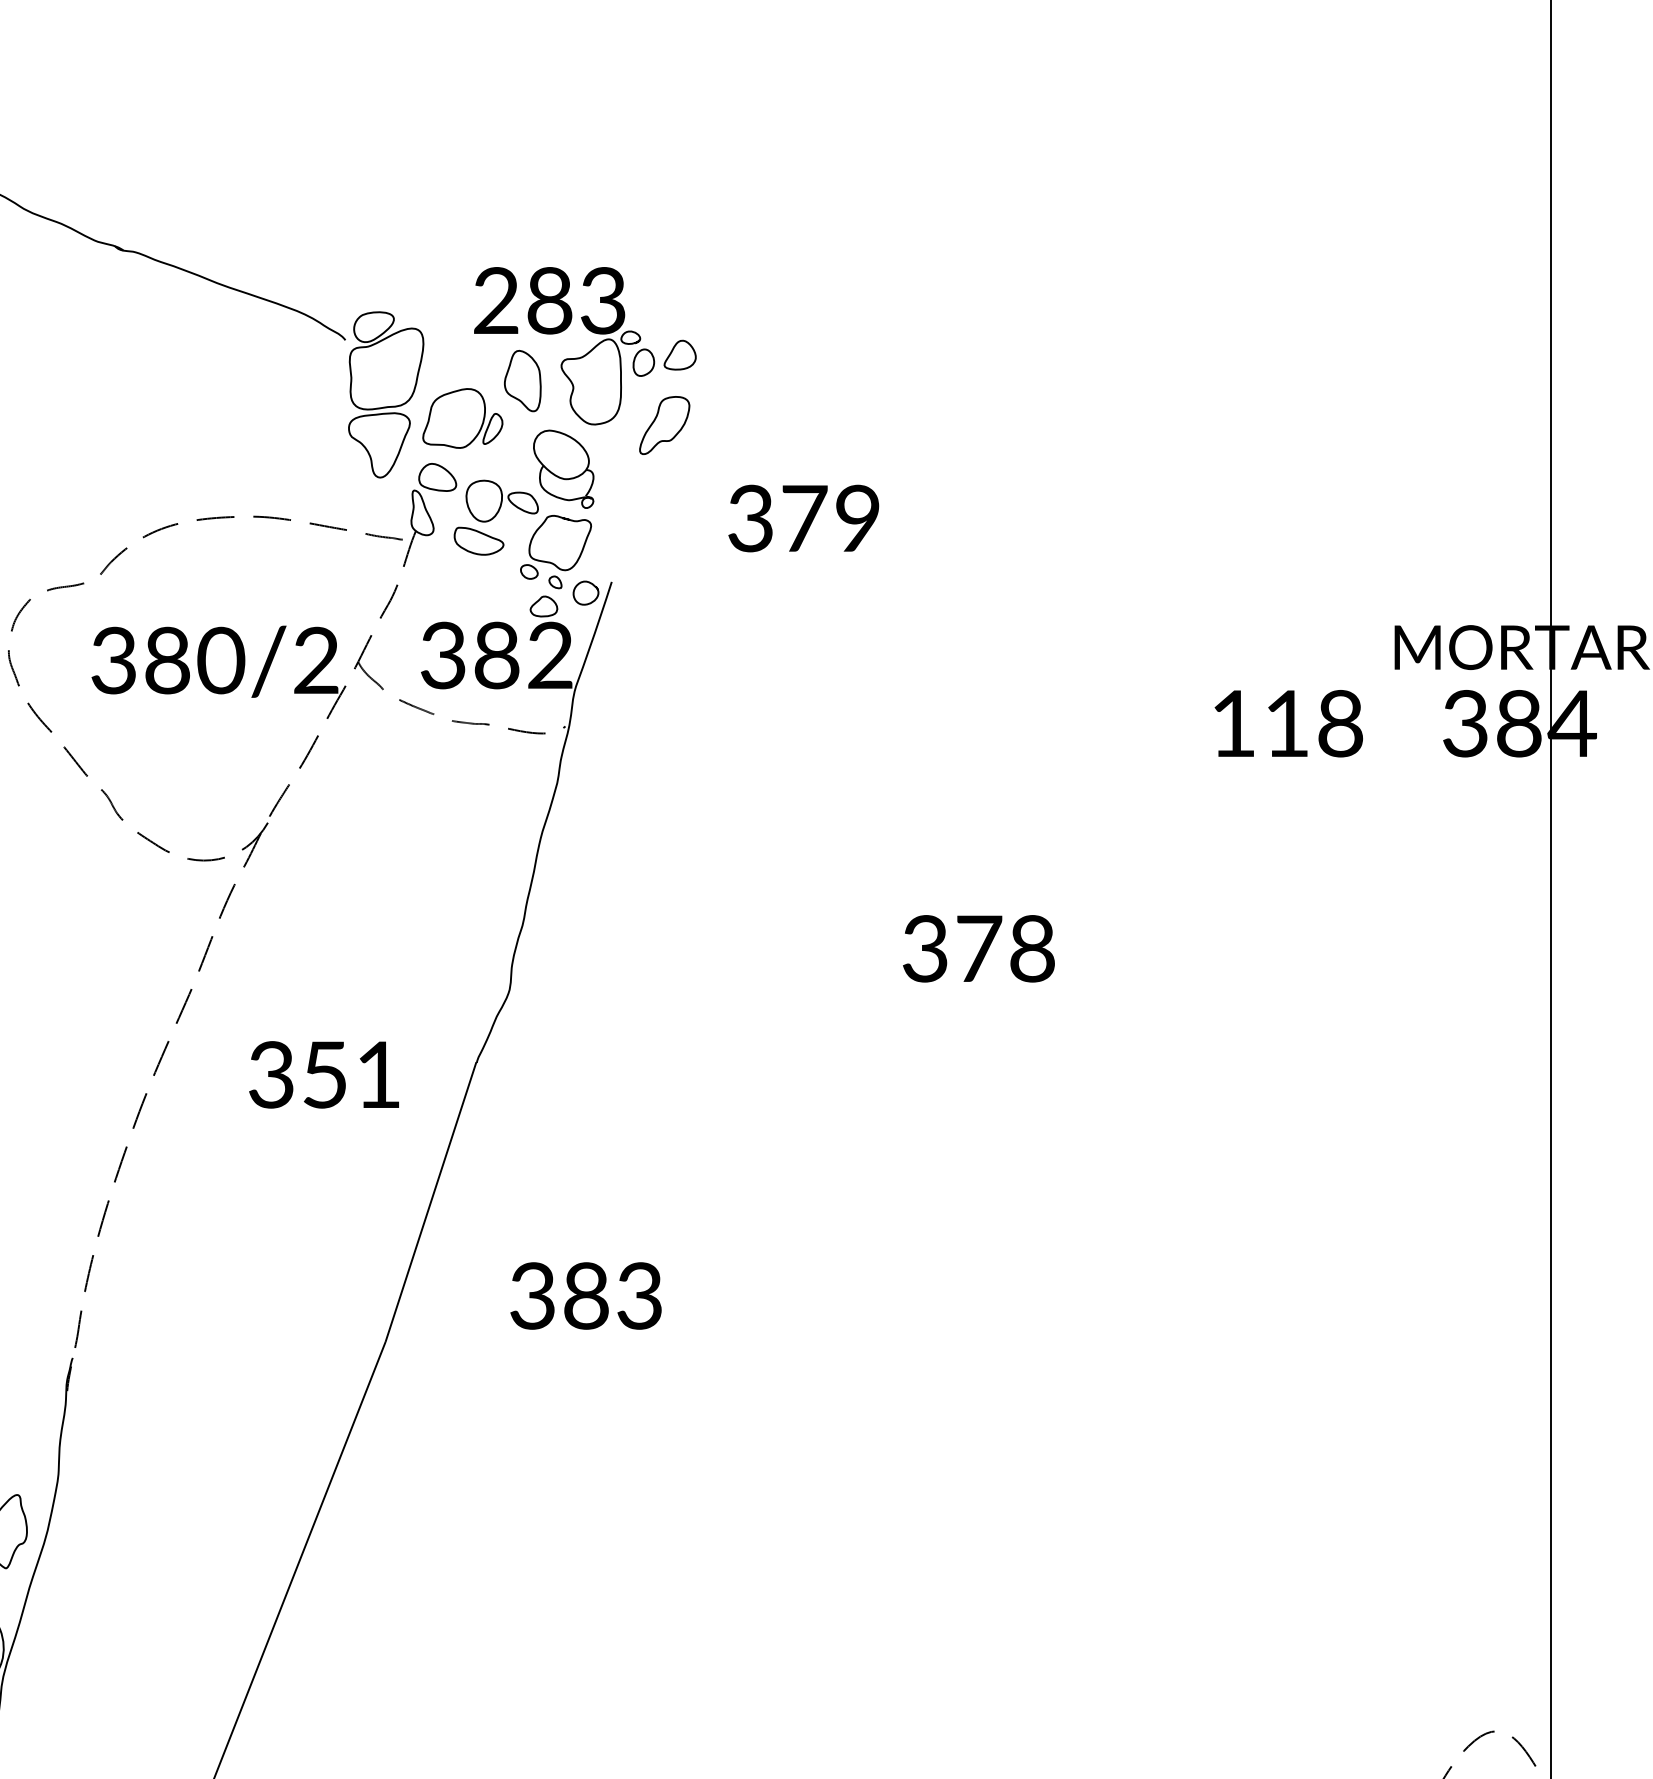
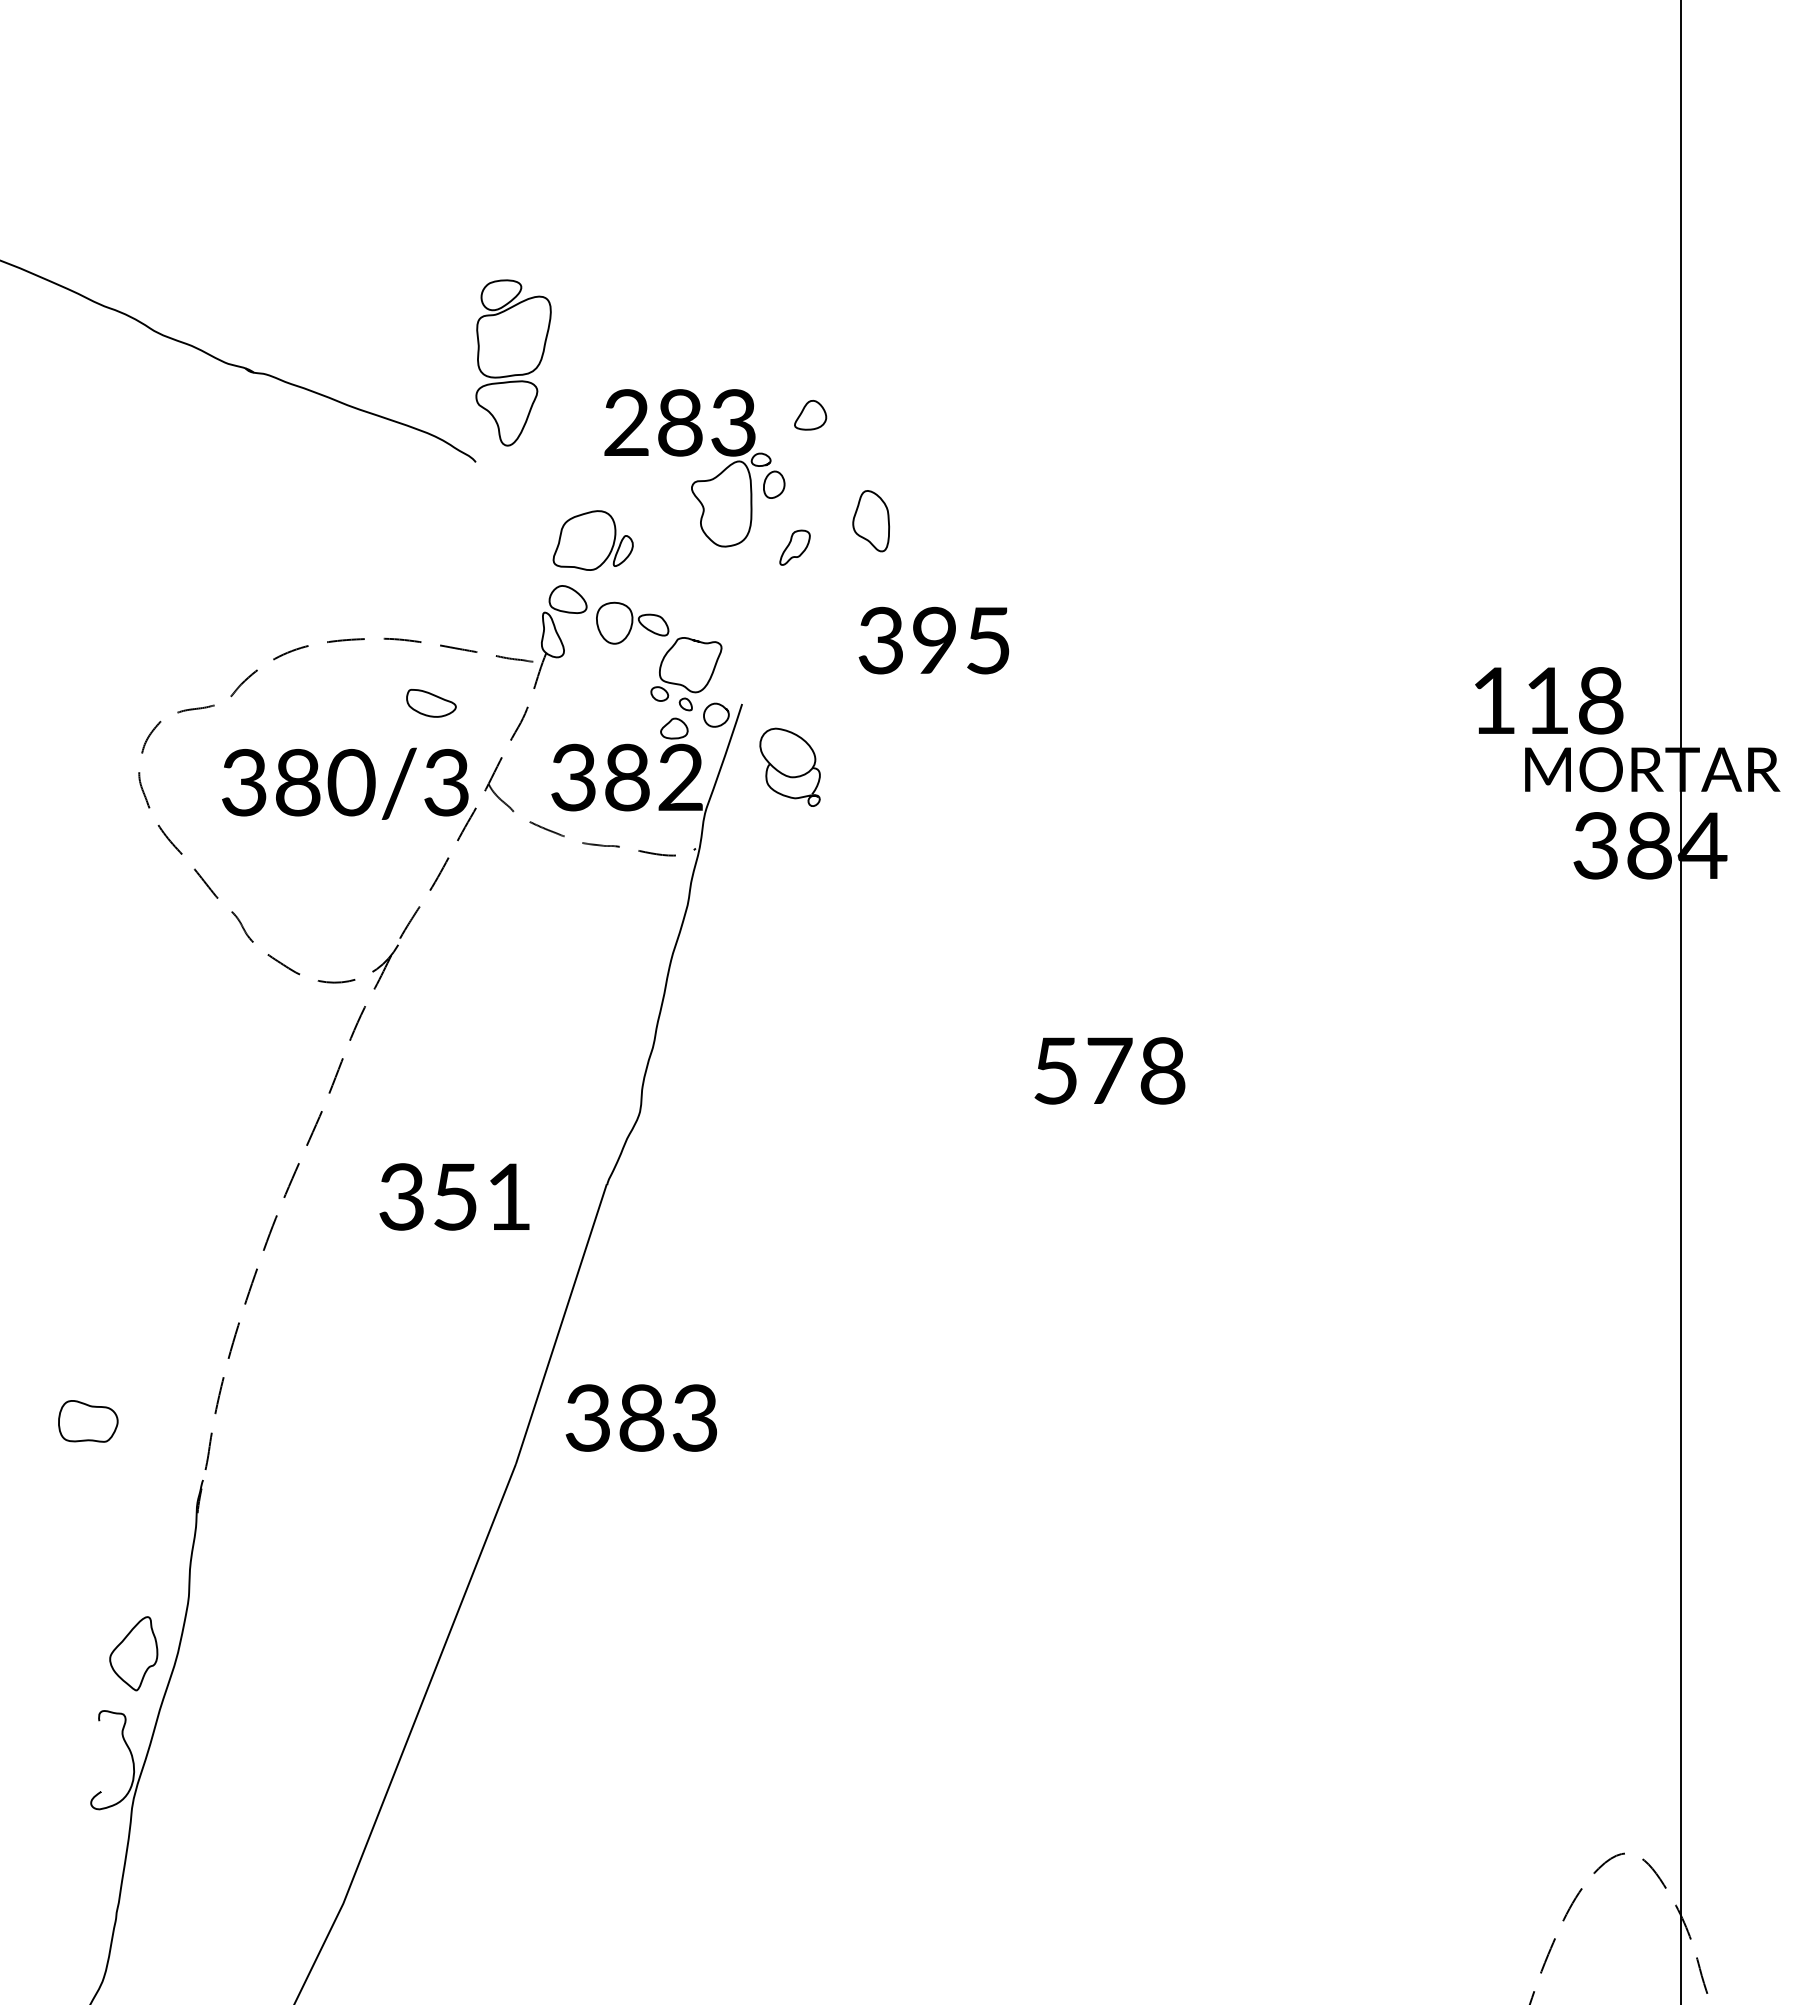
part: (680, 355) -> (810, 415), moved
part: (522, 381) -> (870, 521), moved
part: (386, 394) -> (513, 362), moved
part: (664, 425) -> (794, 547), size x0.6
part: (563, 468) -> (789, 766), moved
text: (831, 518) -> (961, 640), 379 -> 395
part: (479, 541) -> (431, 703), moved
text: (316, 660) -> (446, 782), 380/2 -> 380/3
text: (1289, 723) -> (1549, 700), moved
text: (925, 948) -> (1055, 1070), 378 -> 578
text: (586, 1295) -> (641, 1417), moved

